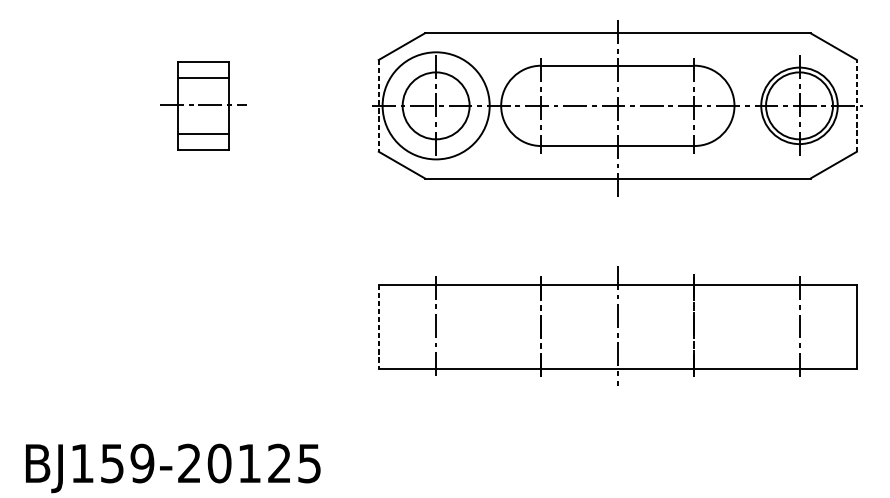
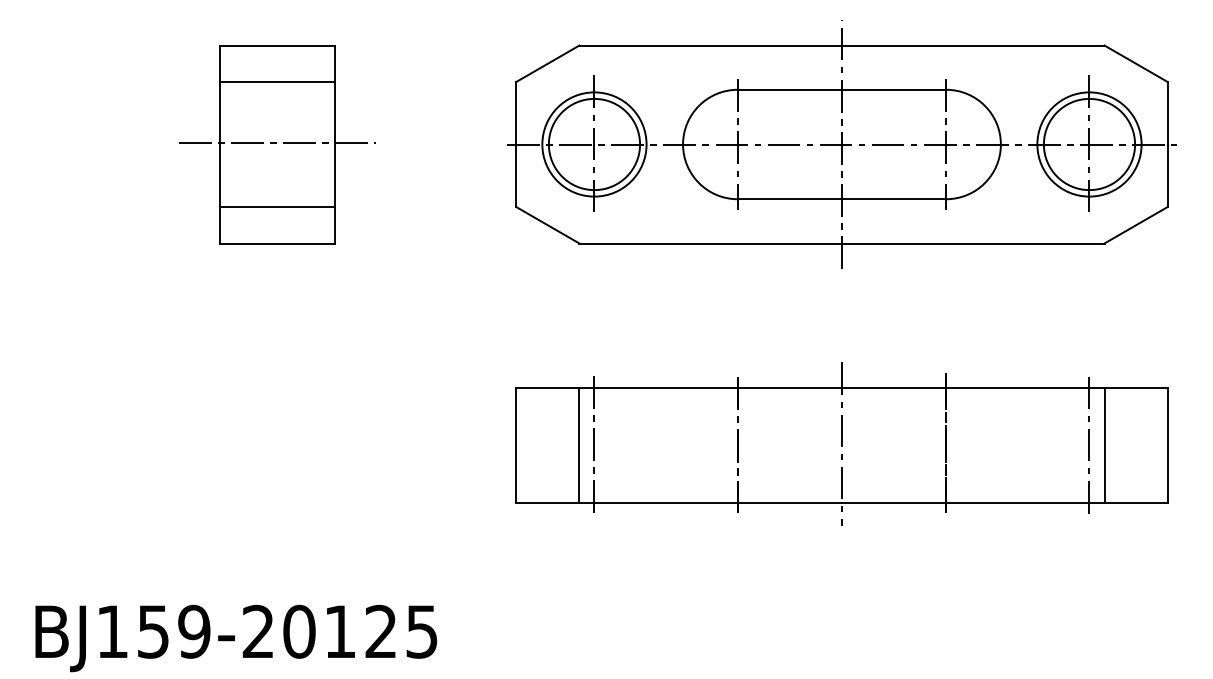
part: (203, 105) -> (277, 144), size x1.67
line: (378, 105) -> (516, 144), dashed -> solid
circle: (436, 105) -> (594, 144), size x0.71
line: (856, 105) -> (1167, 144), dashed -> solid
line: (425, 326) -> (579, 445), added
line: (810, 326) -> (1104, 445), added
line: (378, 327) -> (516, 446), dashed -> solid

